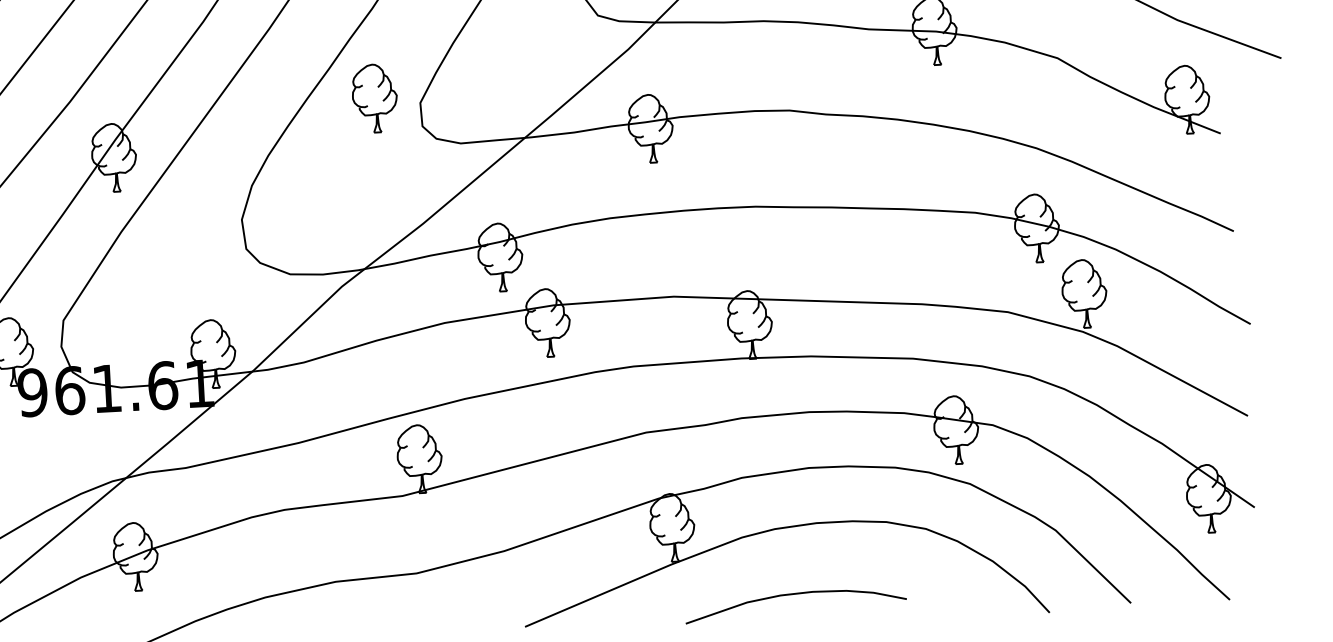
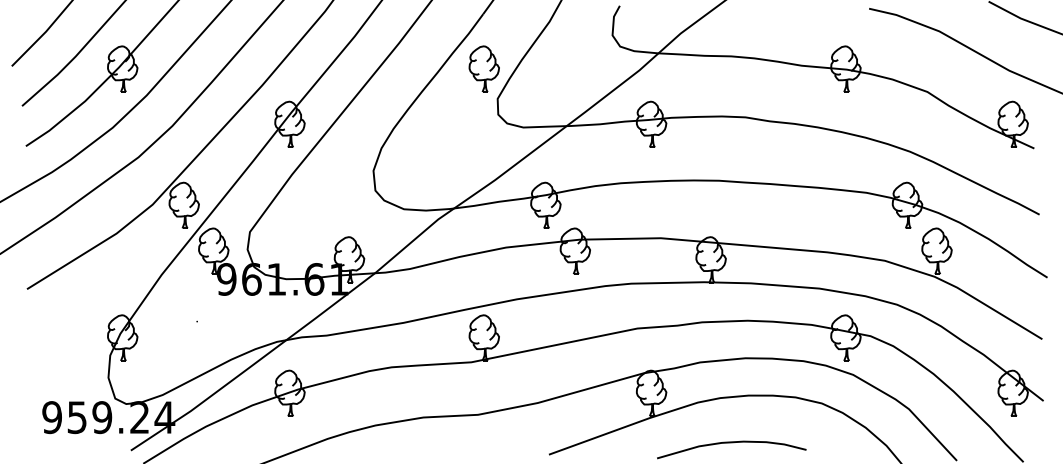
part: (373, 97) -> (483, 68), moved

